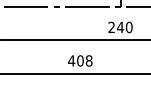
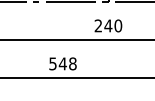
text: (75, 60) -> (57, 63), 408 -> 548

